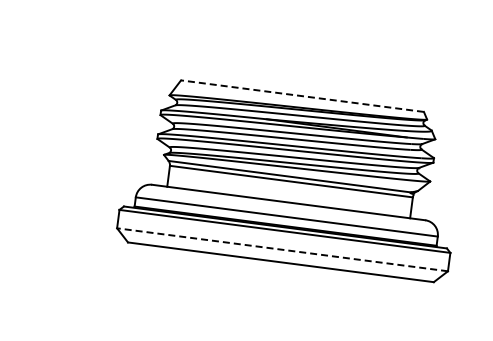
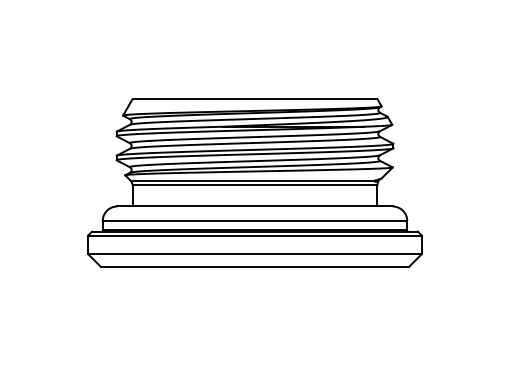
line: (301, 96) -> (254, 99), dashed -> solid
line: (283, 250) -> (255, 254), dashed -> solid

